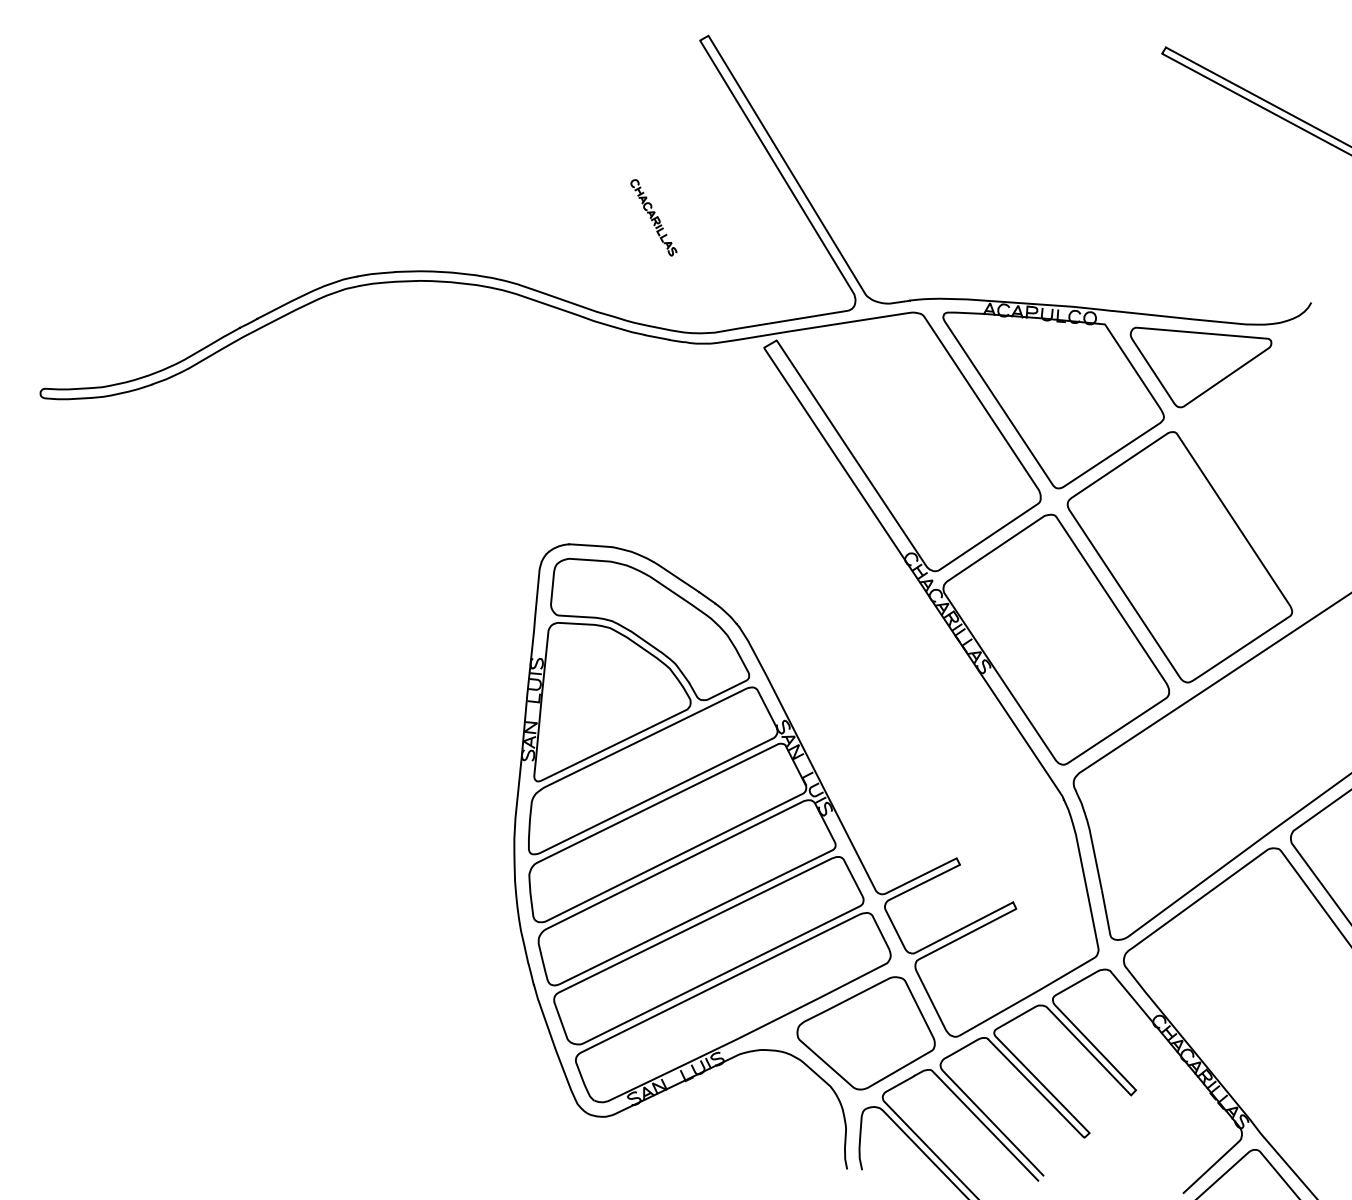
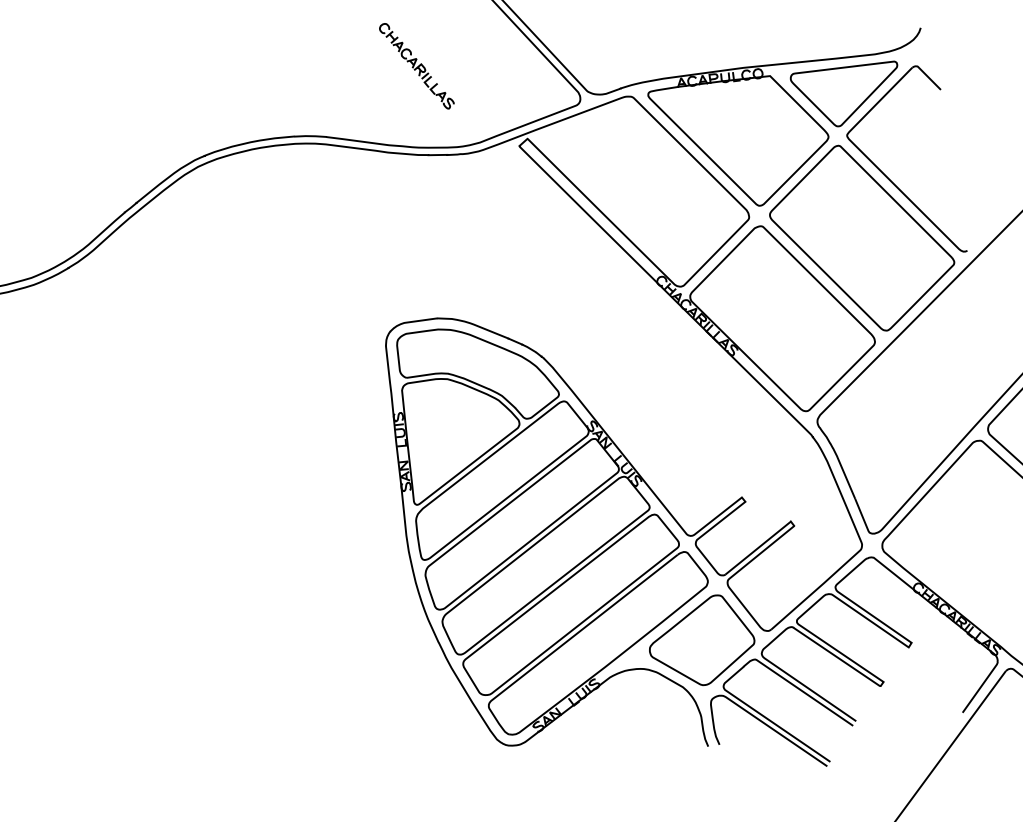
part: (653, 217) -> (416, 66), size x1.67
part: (1232, 489) -> (890, 179), added

